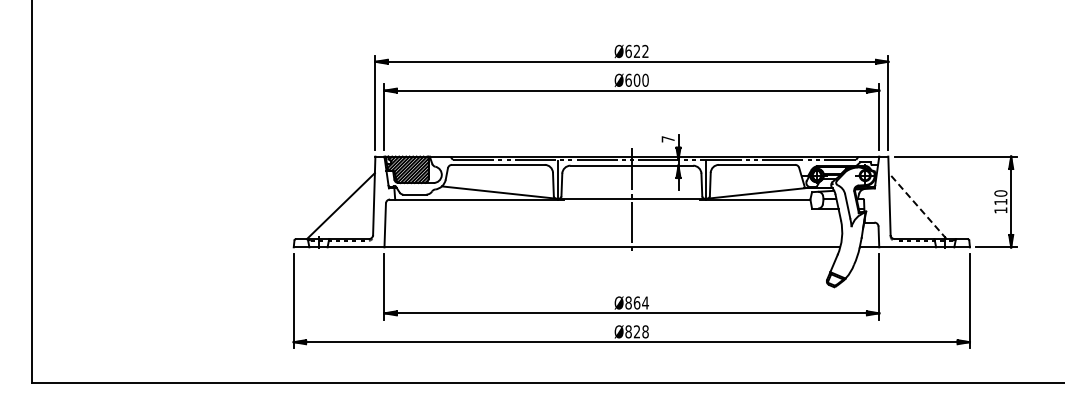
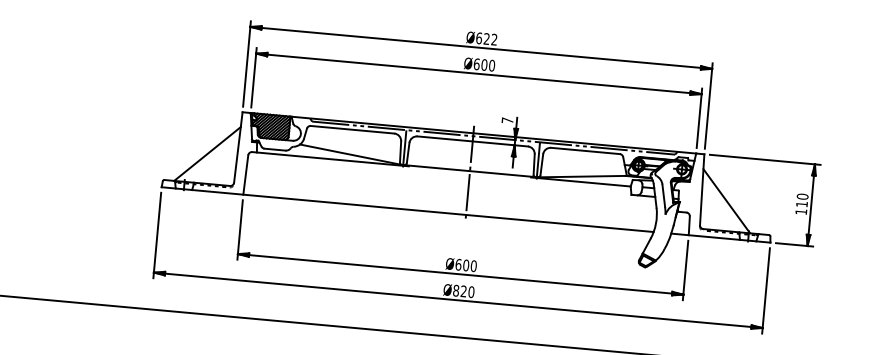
line: (917, 206) -> (726, 201), dashed -> solid
text: (636, 302) -> (465, 264), Ø864 -> Ø600
text: (645, 331) -> (471, 291), Ø828 -> Ø820

